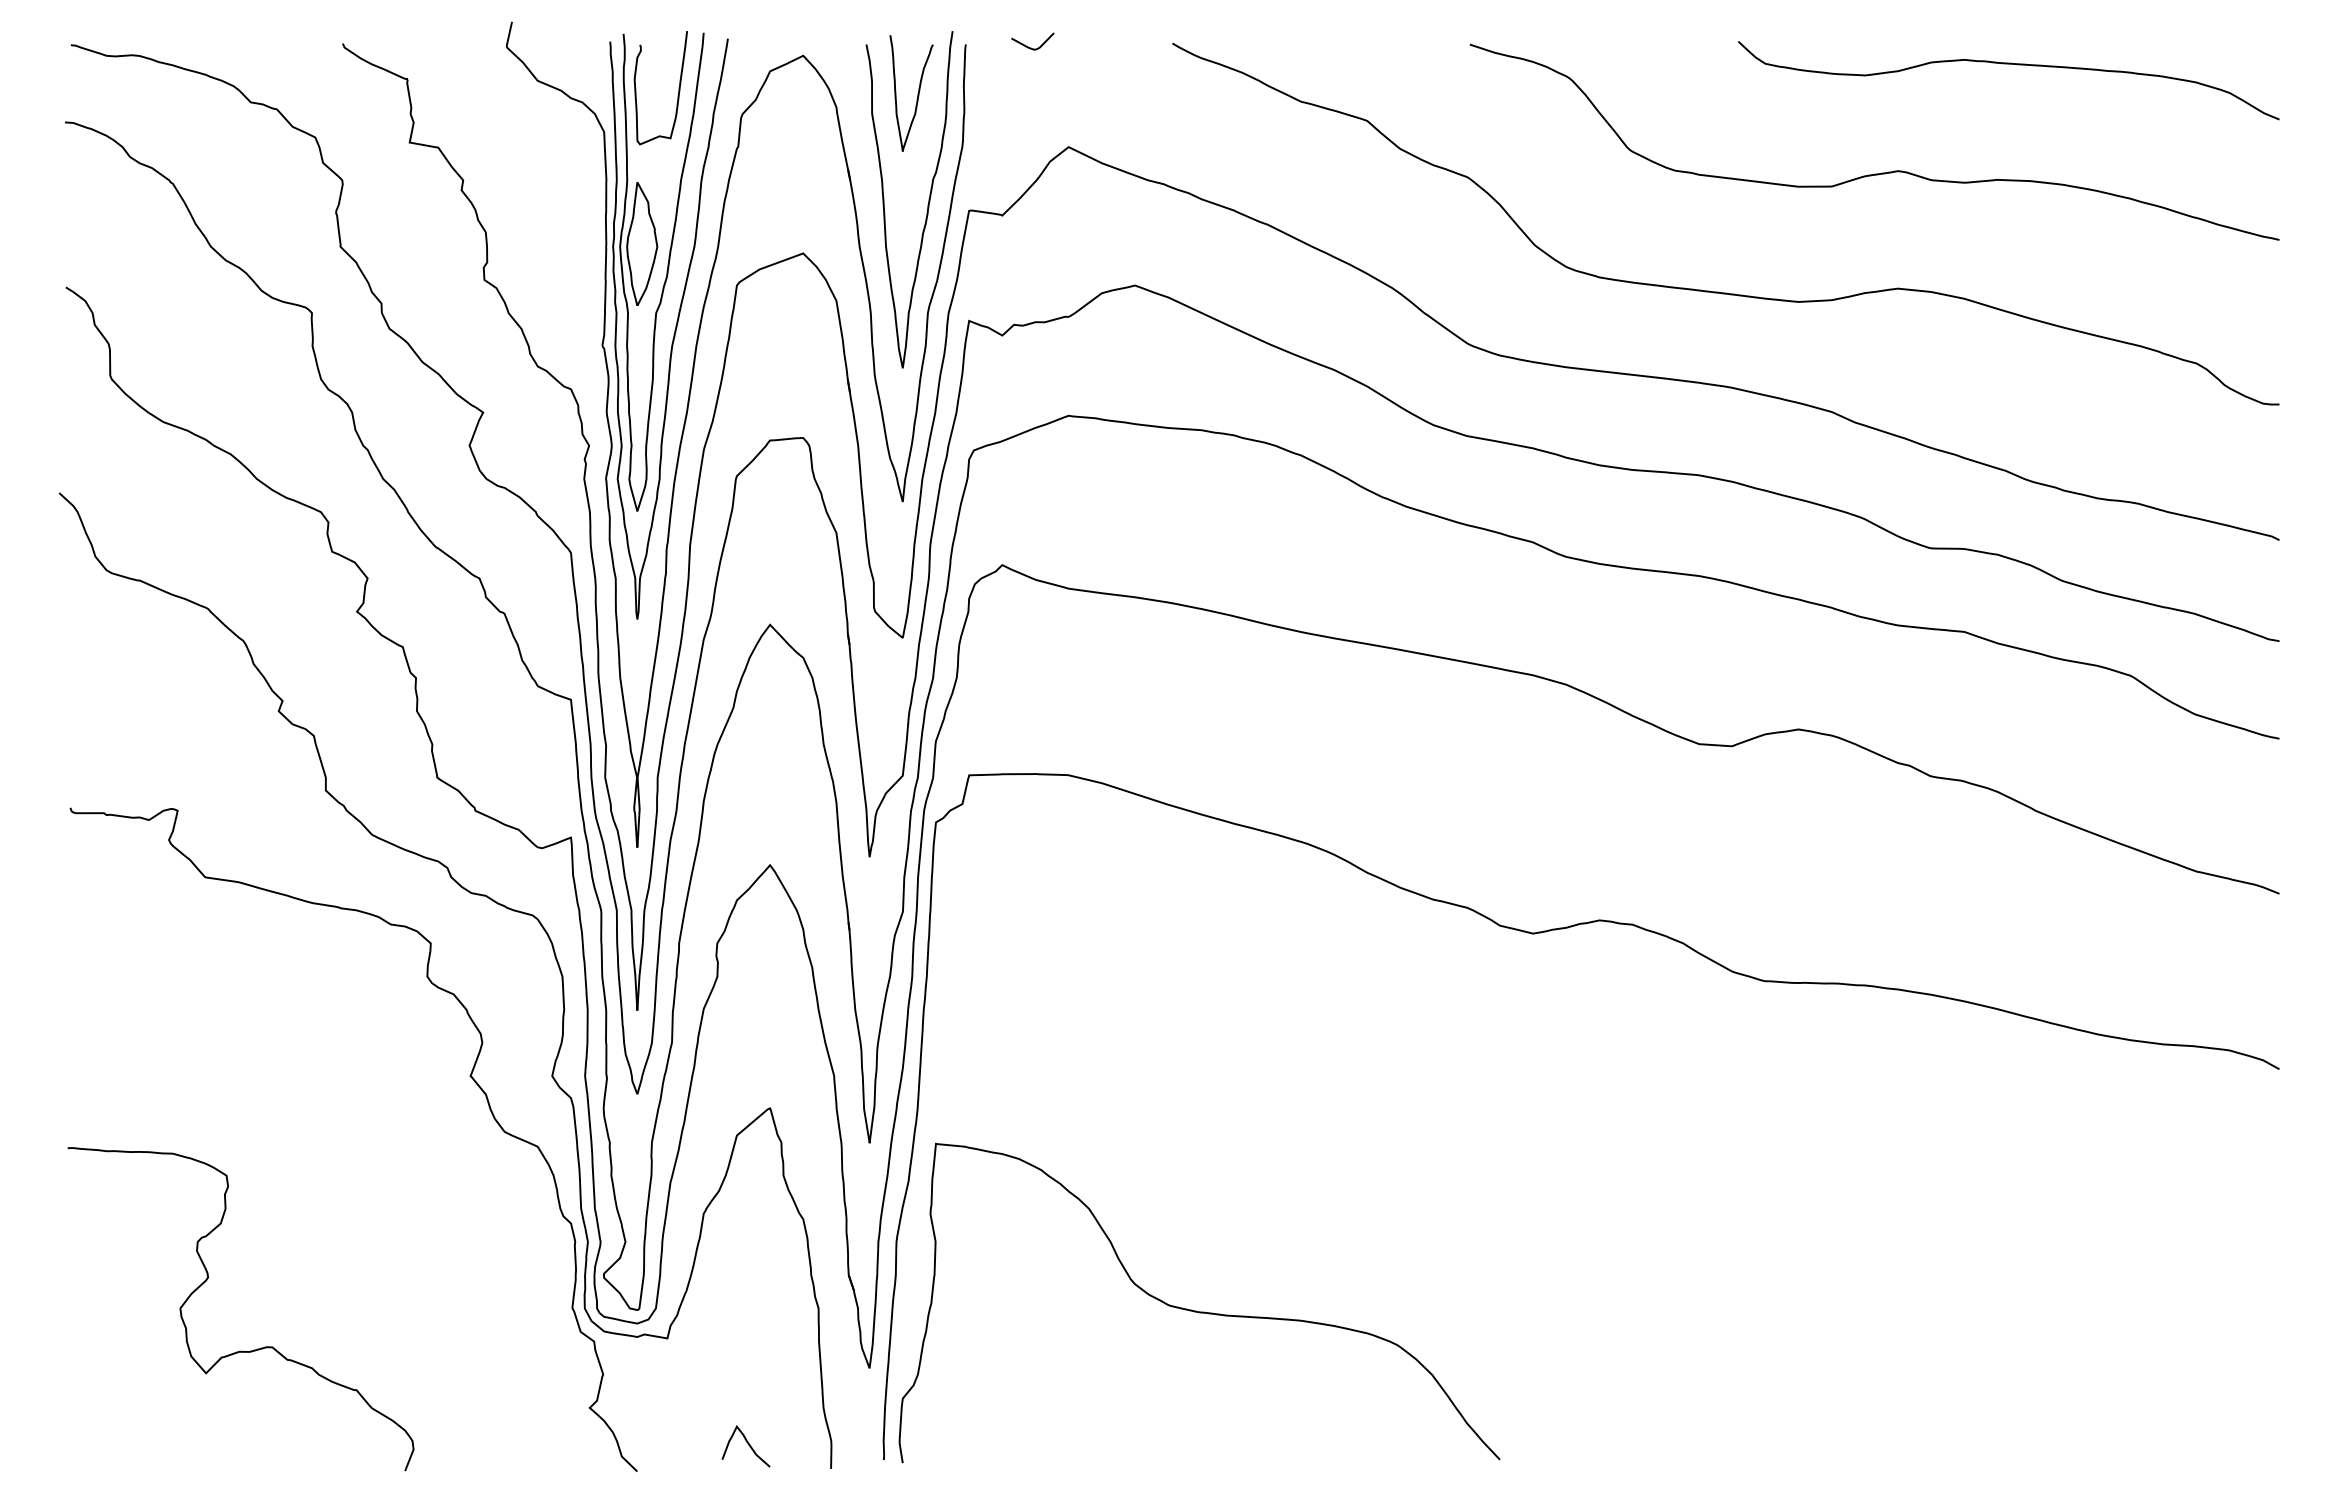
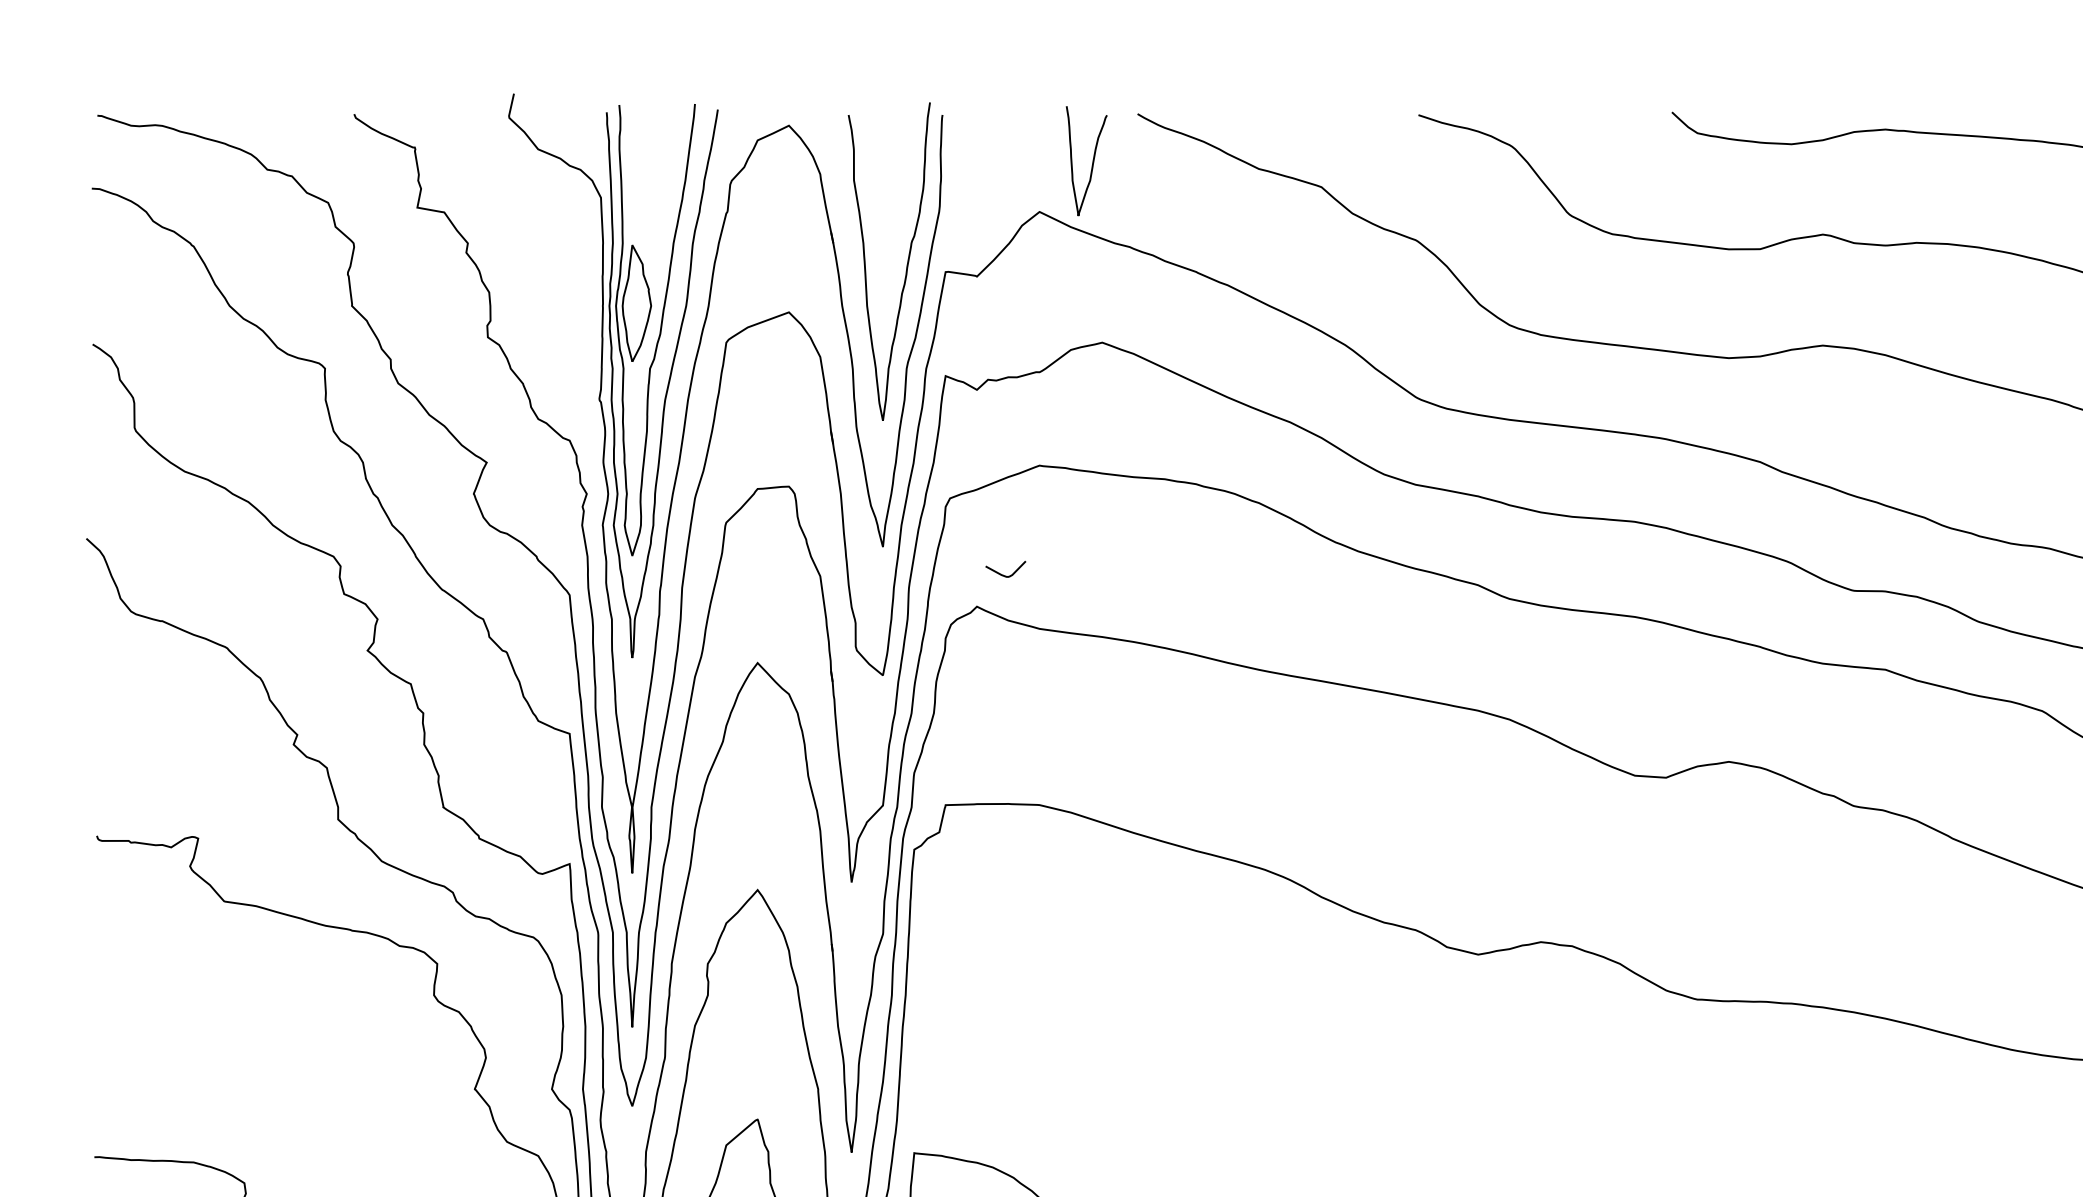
curve: (1031, 47) -> (1004, 574), moved
curve: (678, 88) -> (671, 156), removed
curve: (917, 93) -> (1092, 161), moved

